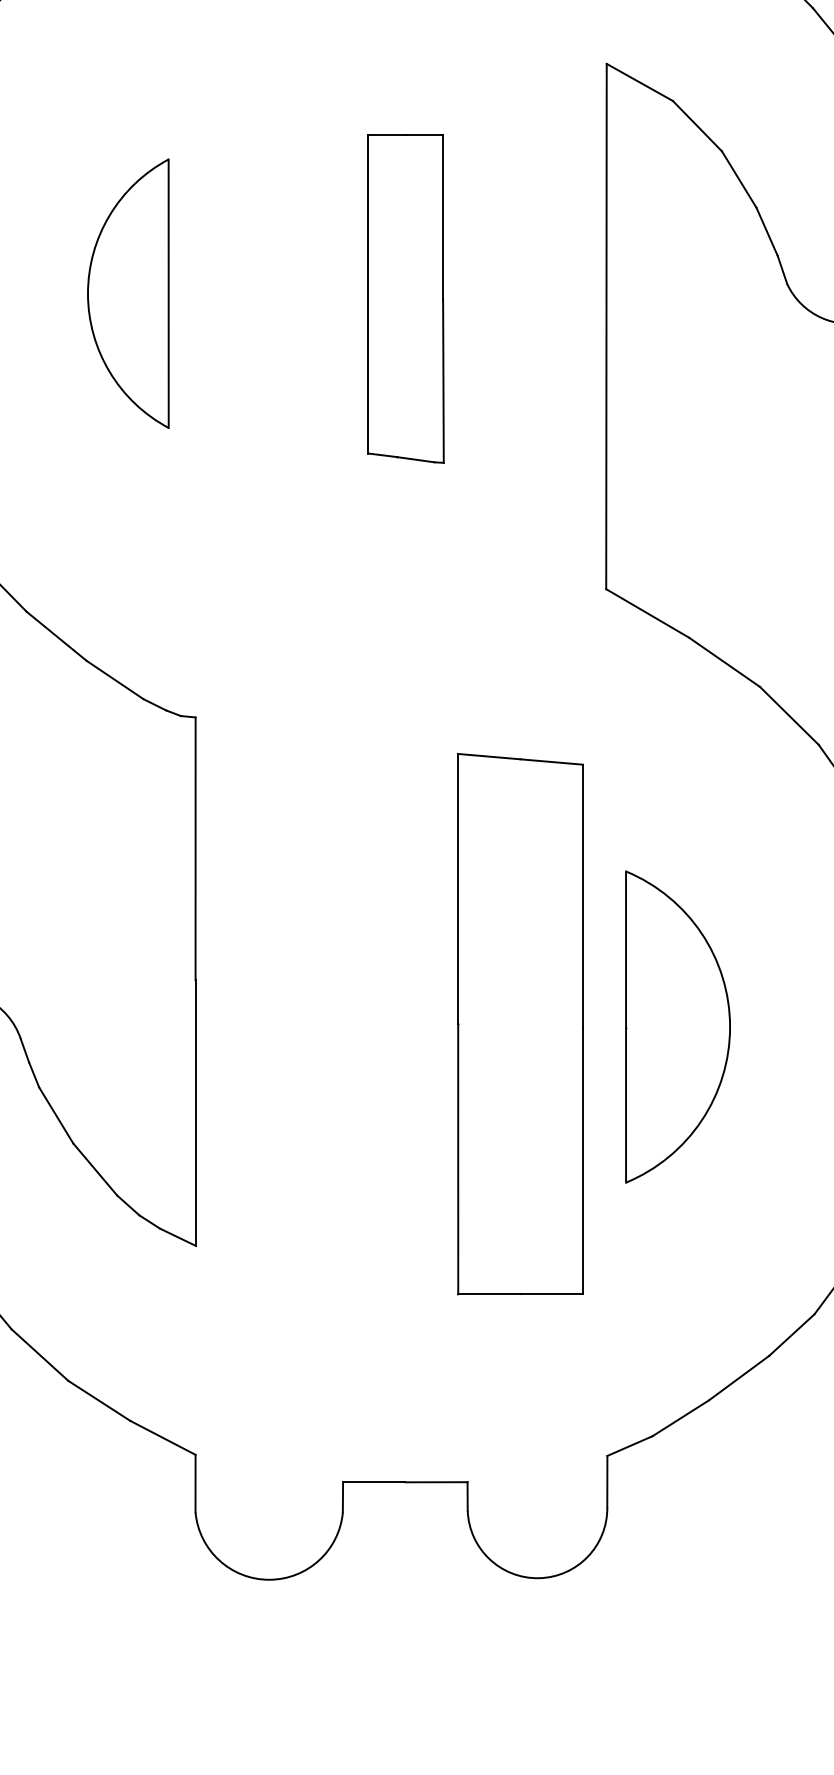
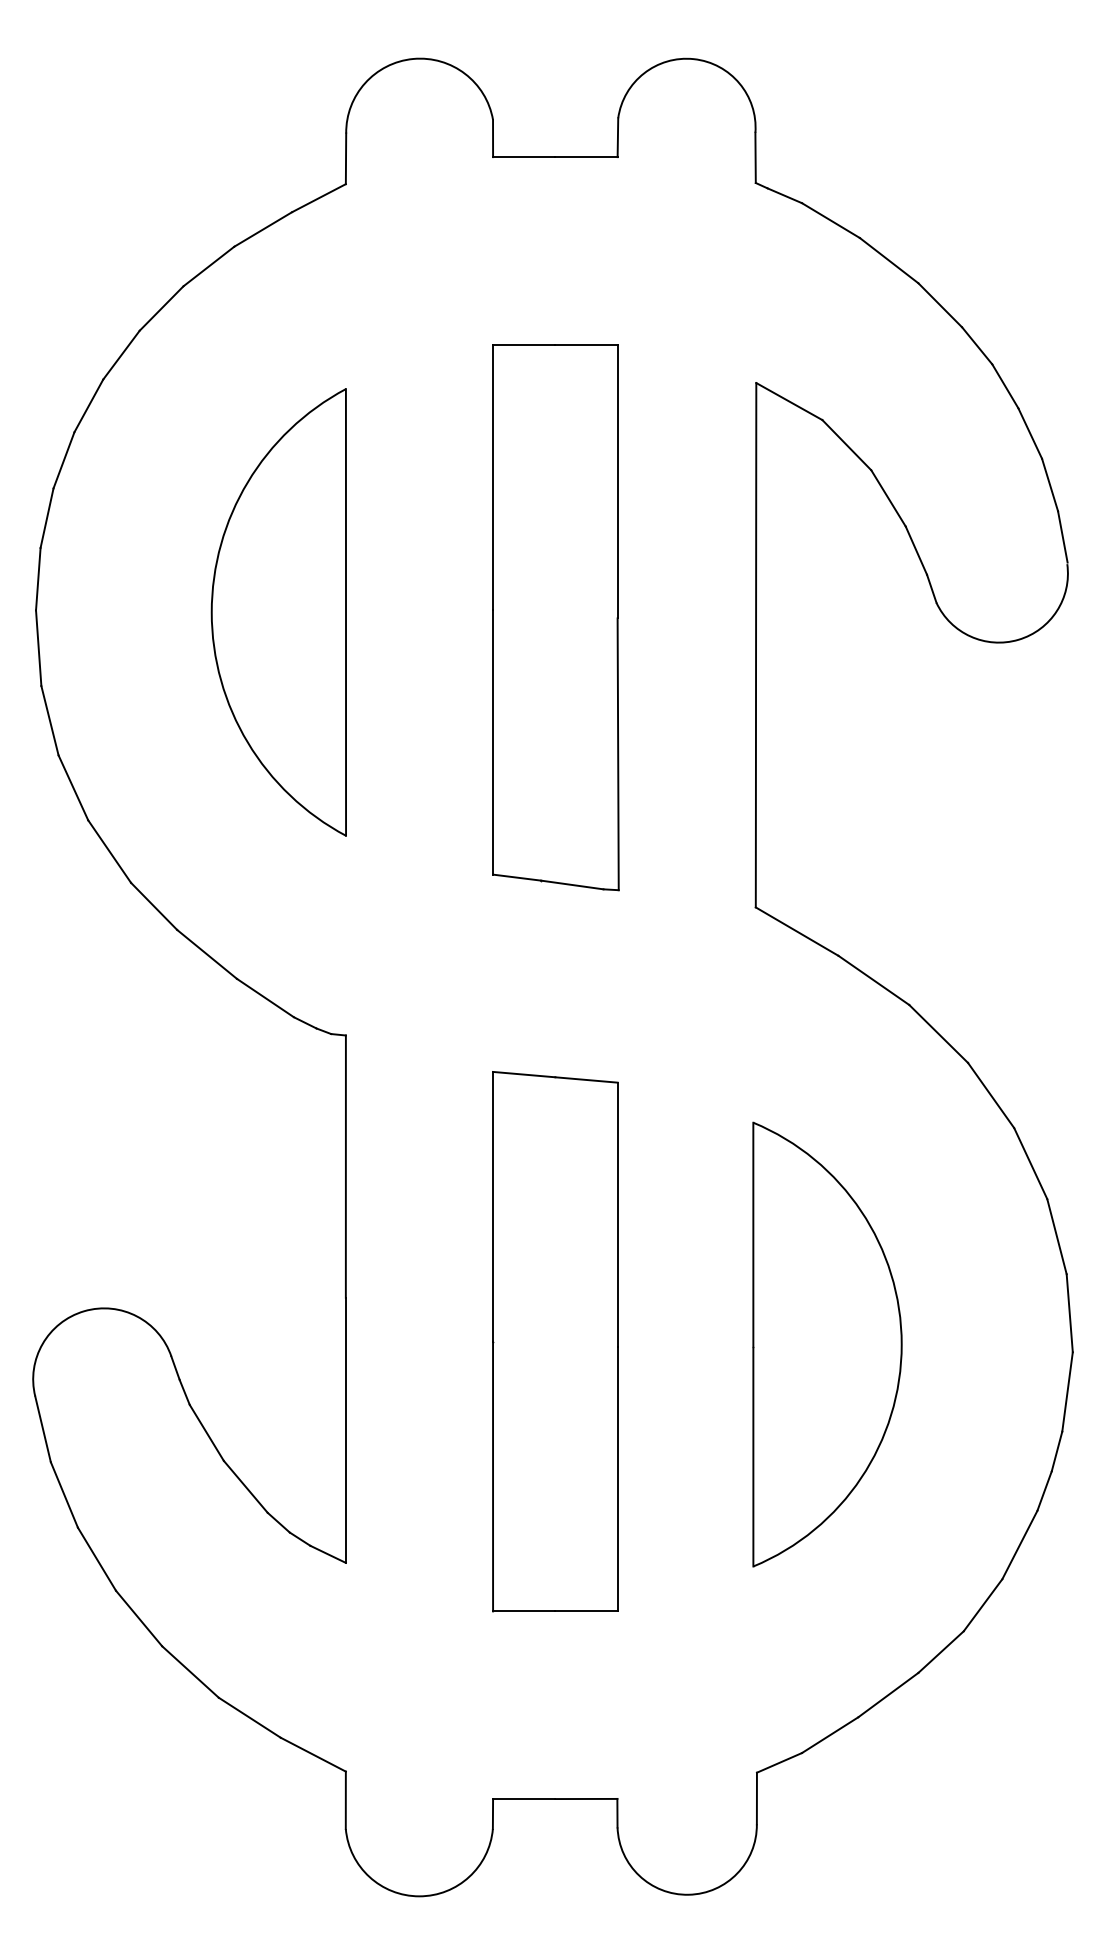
part: (128, 293) -> (278, 612), size x1.67
part: (405, 298) -> (555, 617), size x1.67
part: (520, 1023) -> (555, 1341), moved
part: (678, 1026) -> (827, 1344), size x1.43

